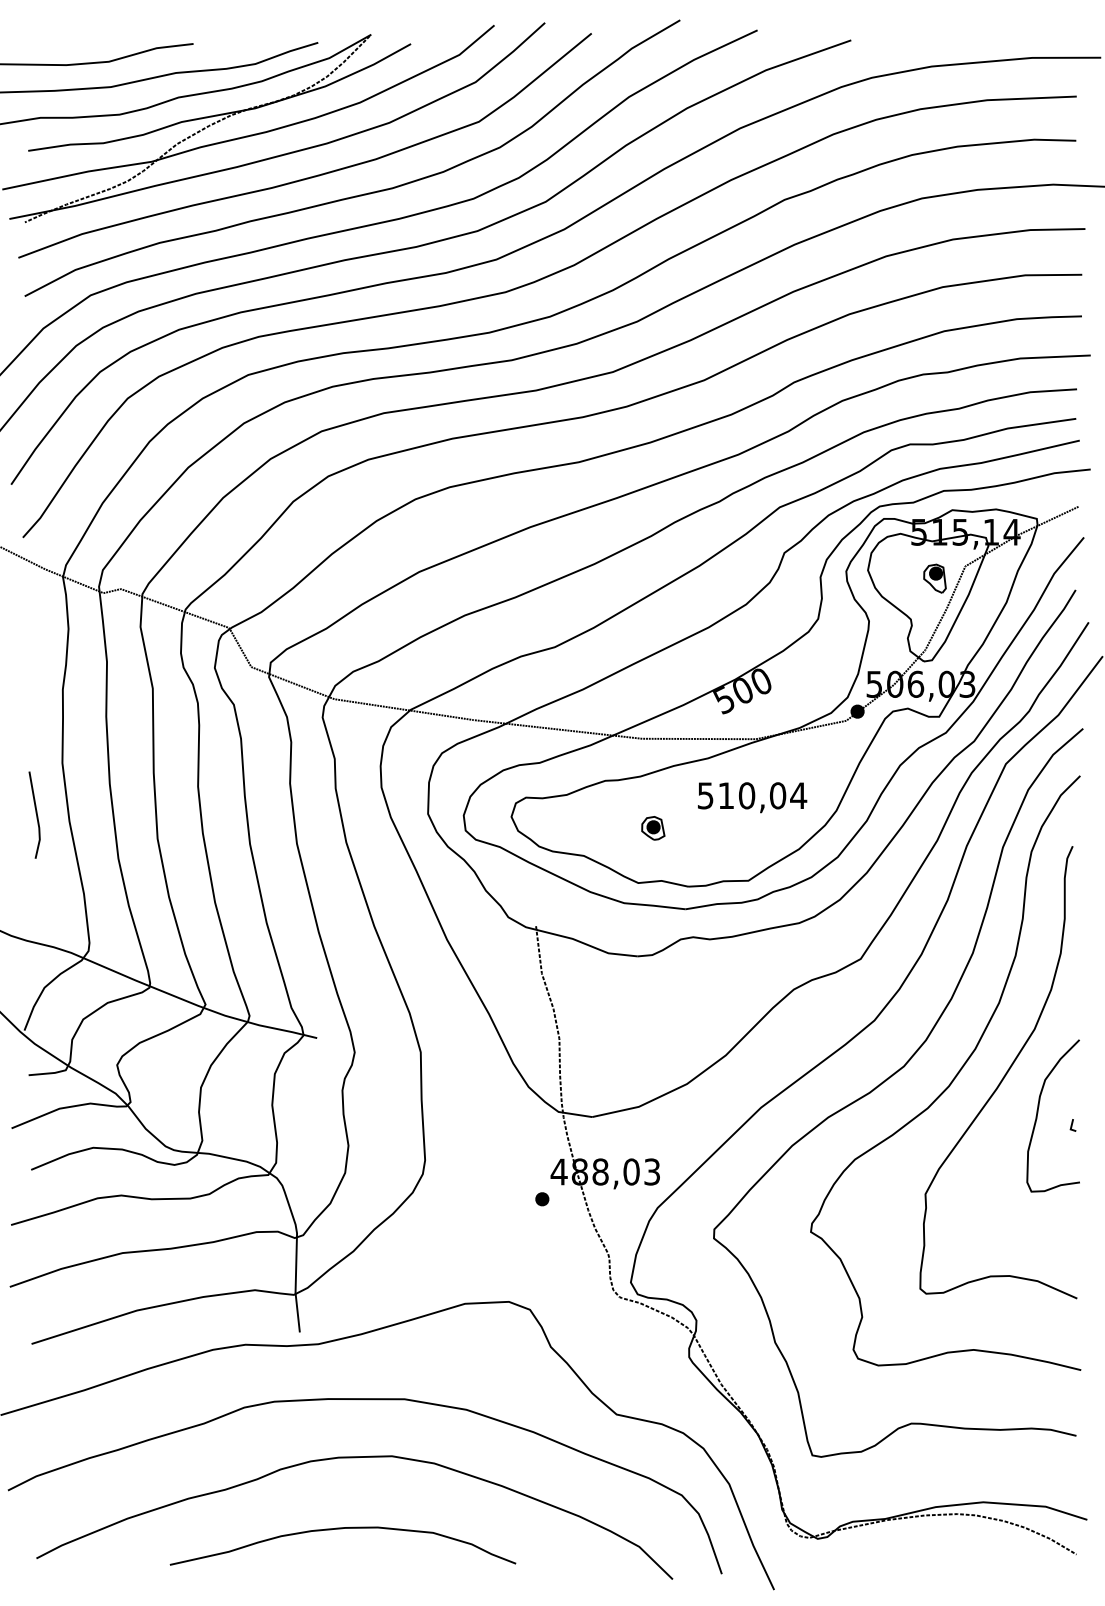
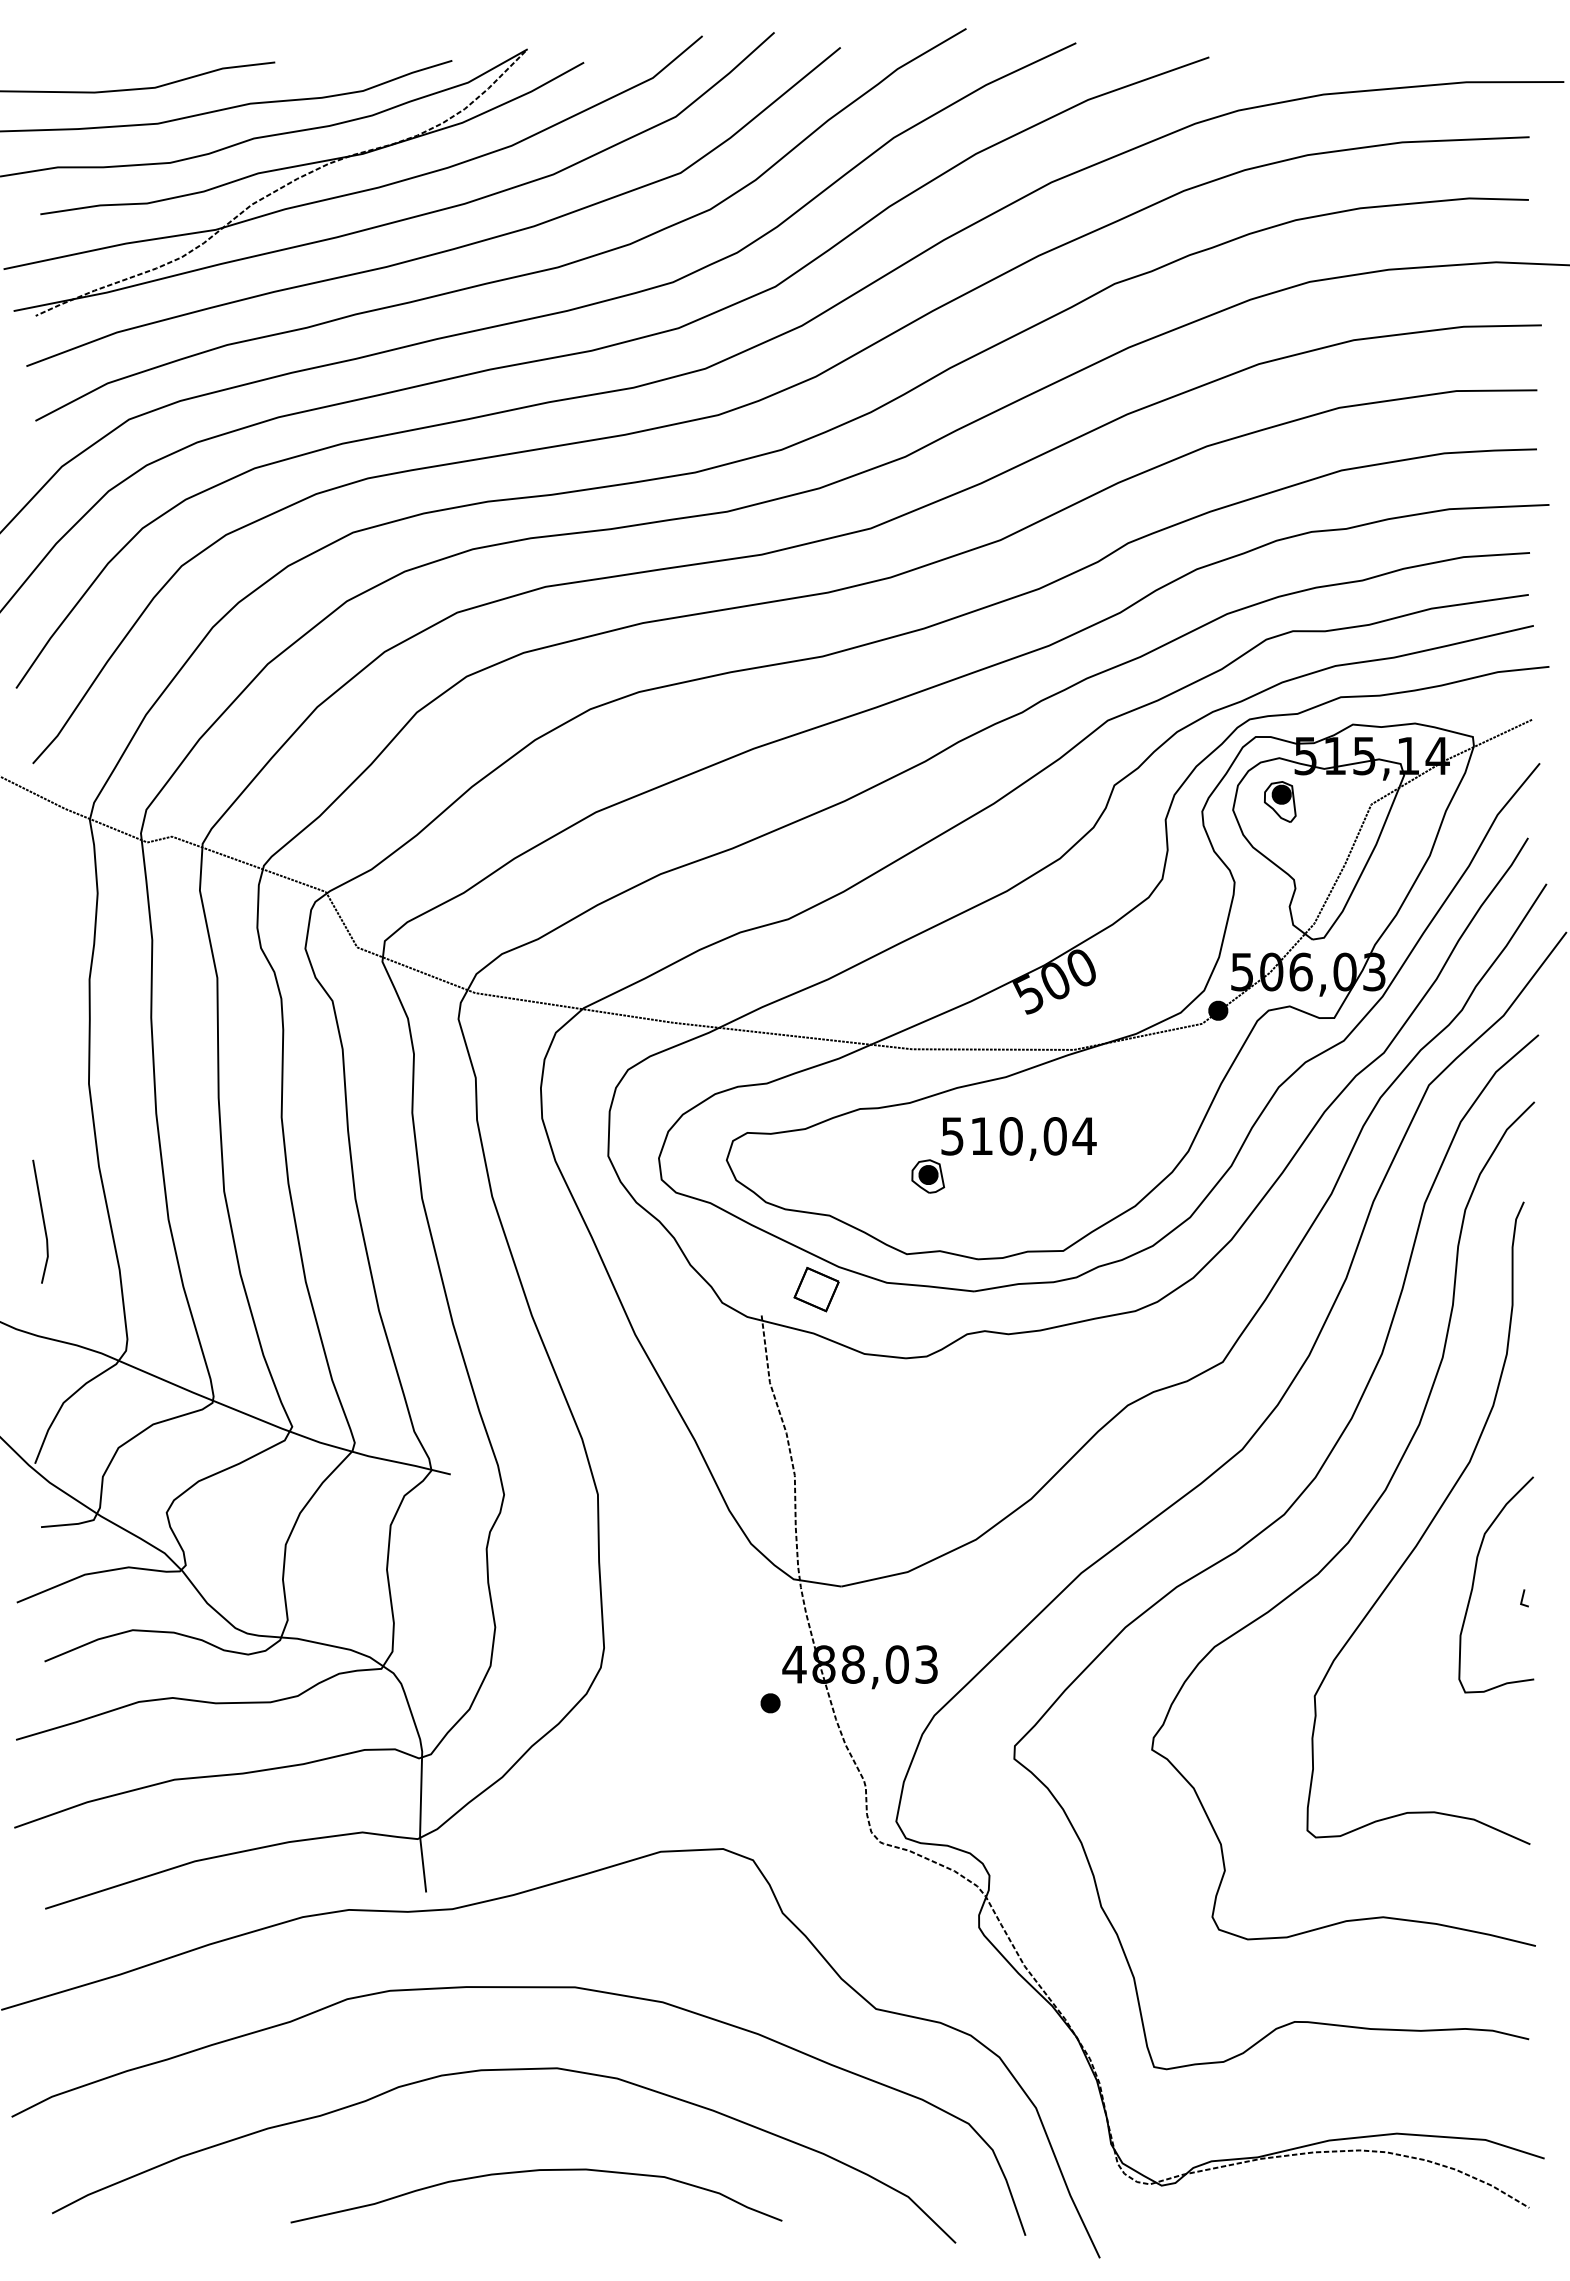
part: (935, 578) -> (1280, 801), moved
text: (752, 797) -> (1018, 1138), moved
line: (36, 814) -> (42, 1220), moved
part: (574, 907) -> (816, 1289), added
curve: (343, 1528) -> (536, 2171), moved

